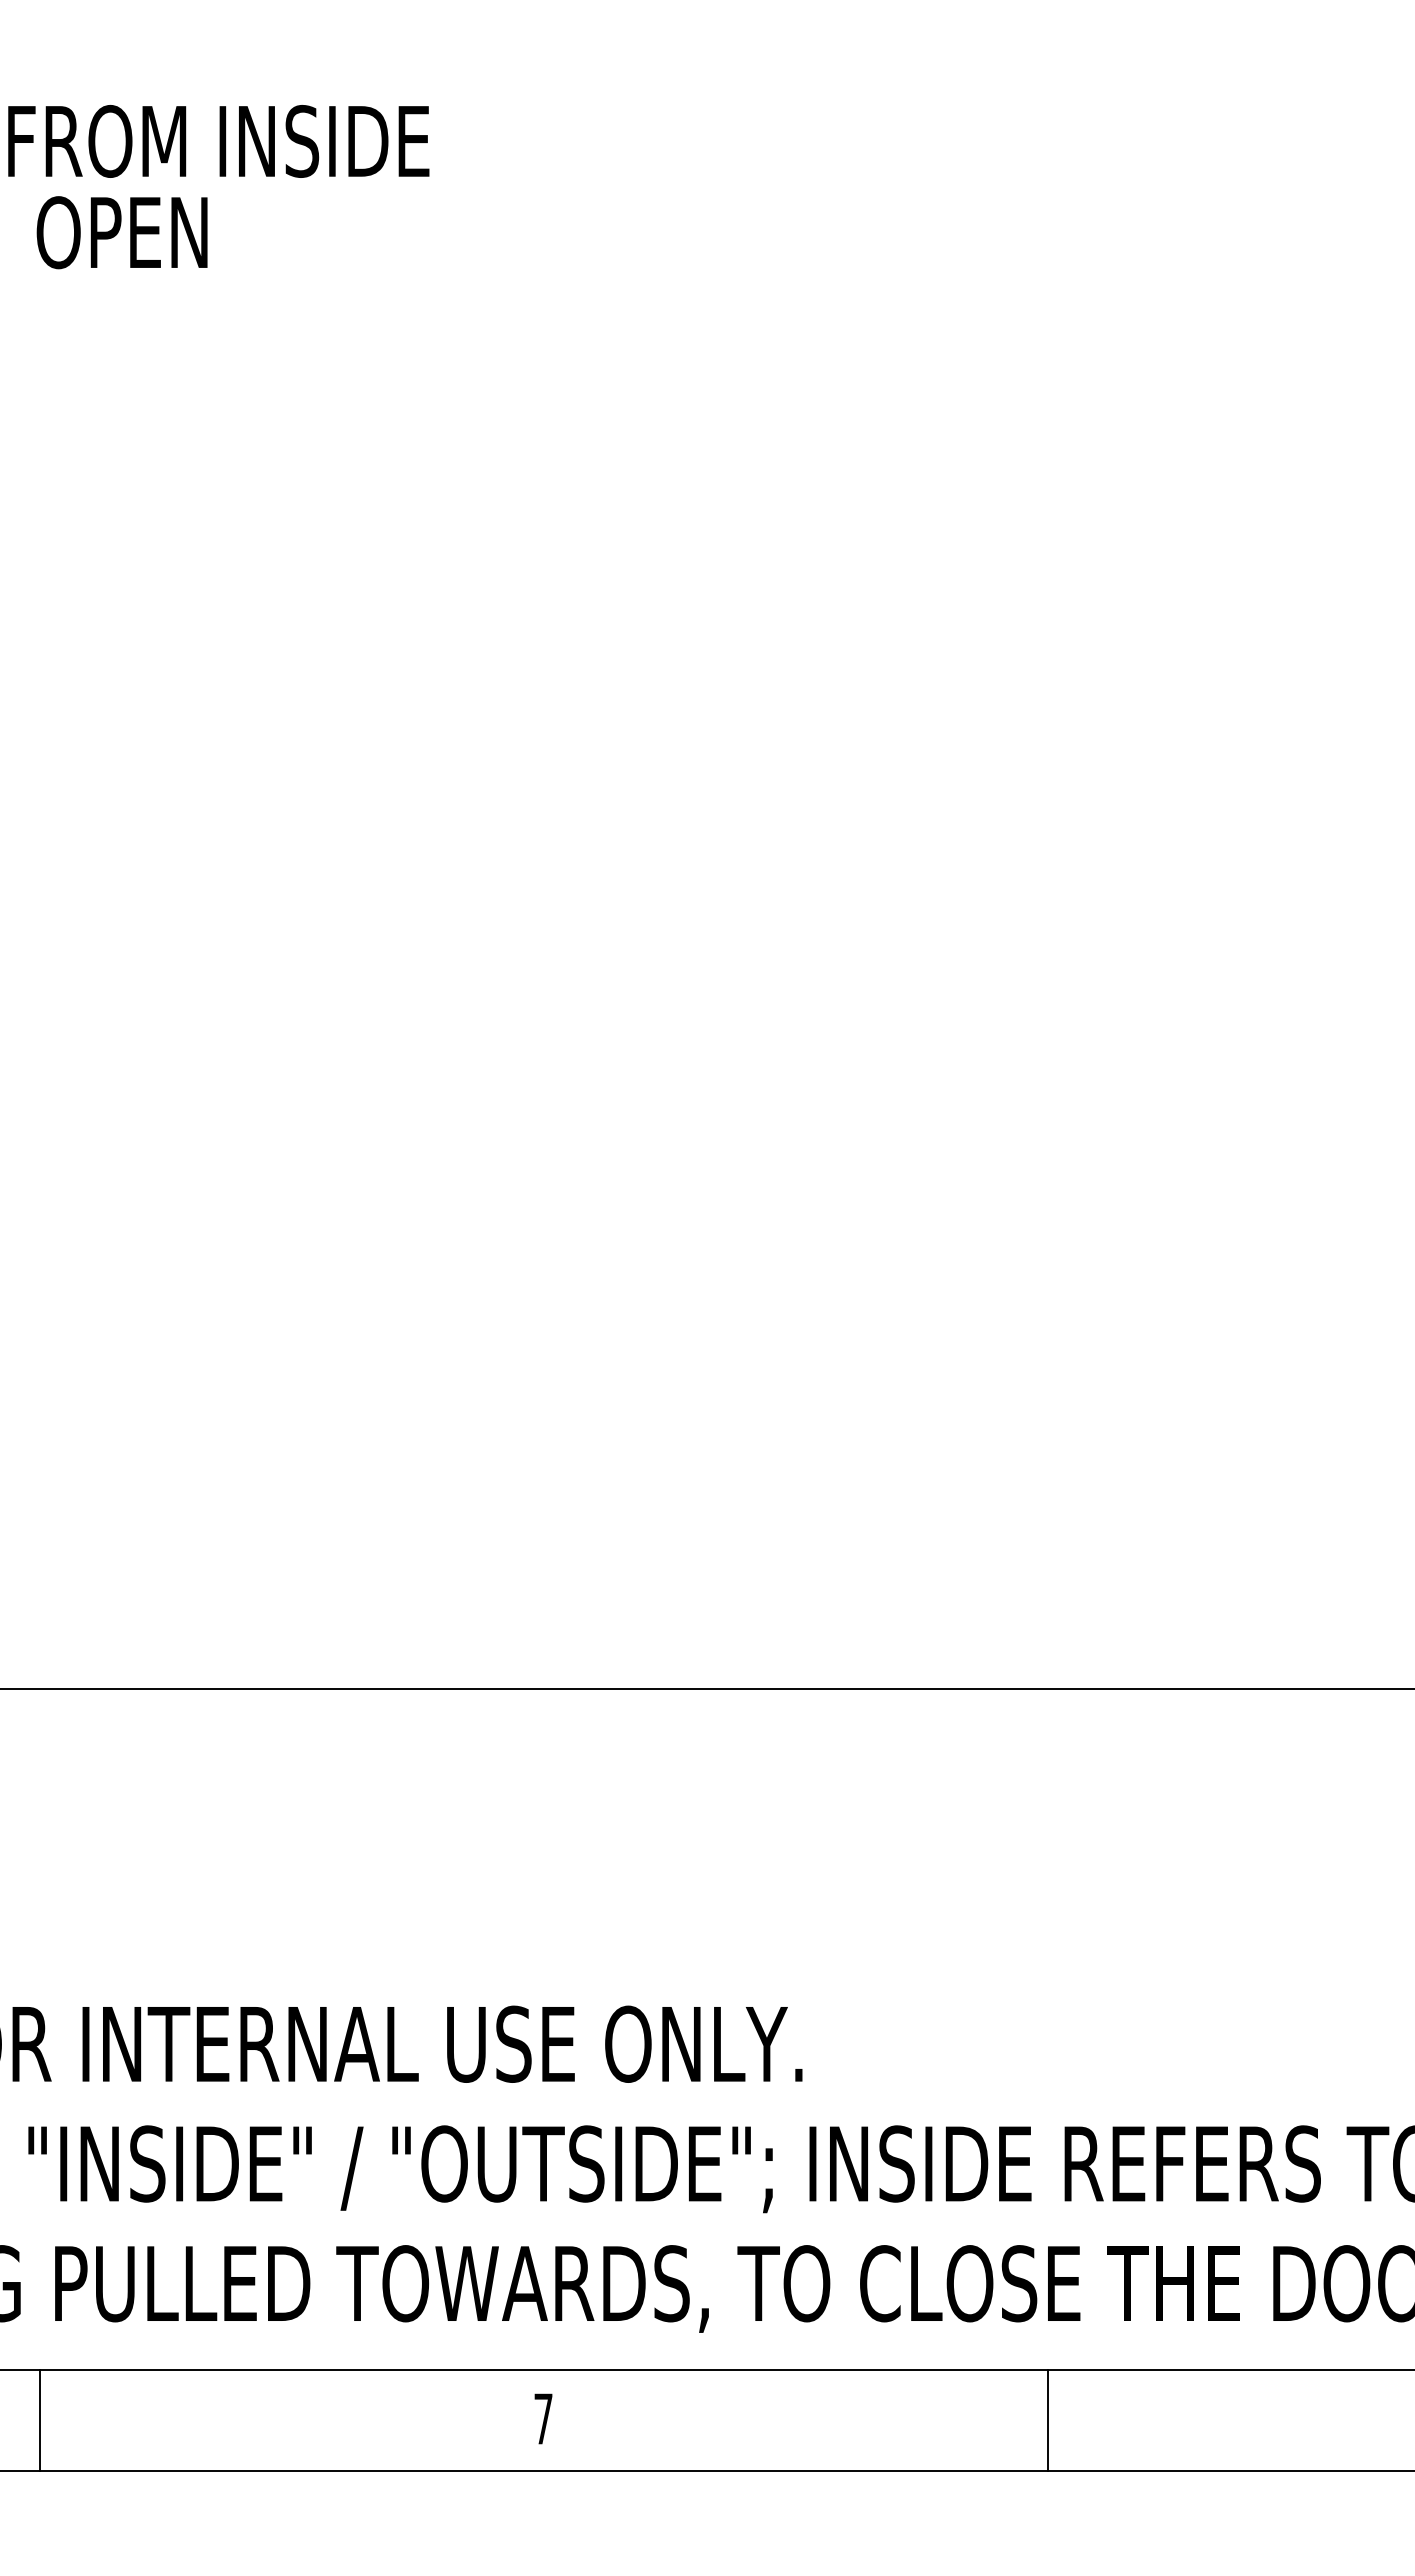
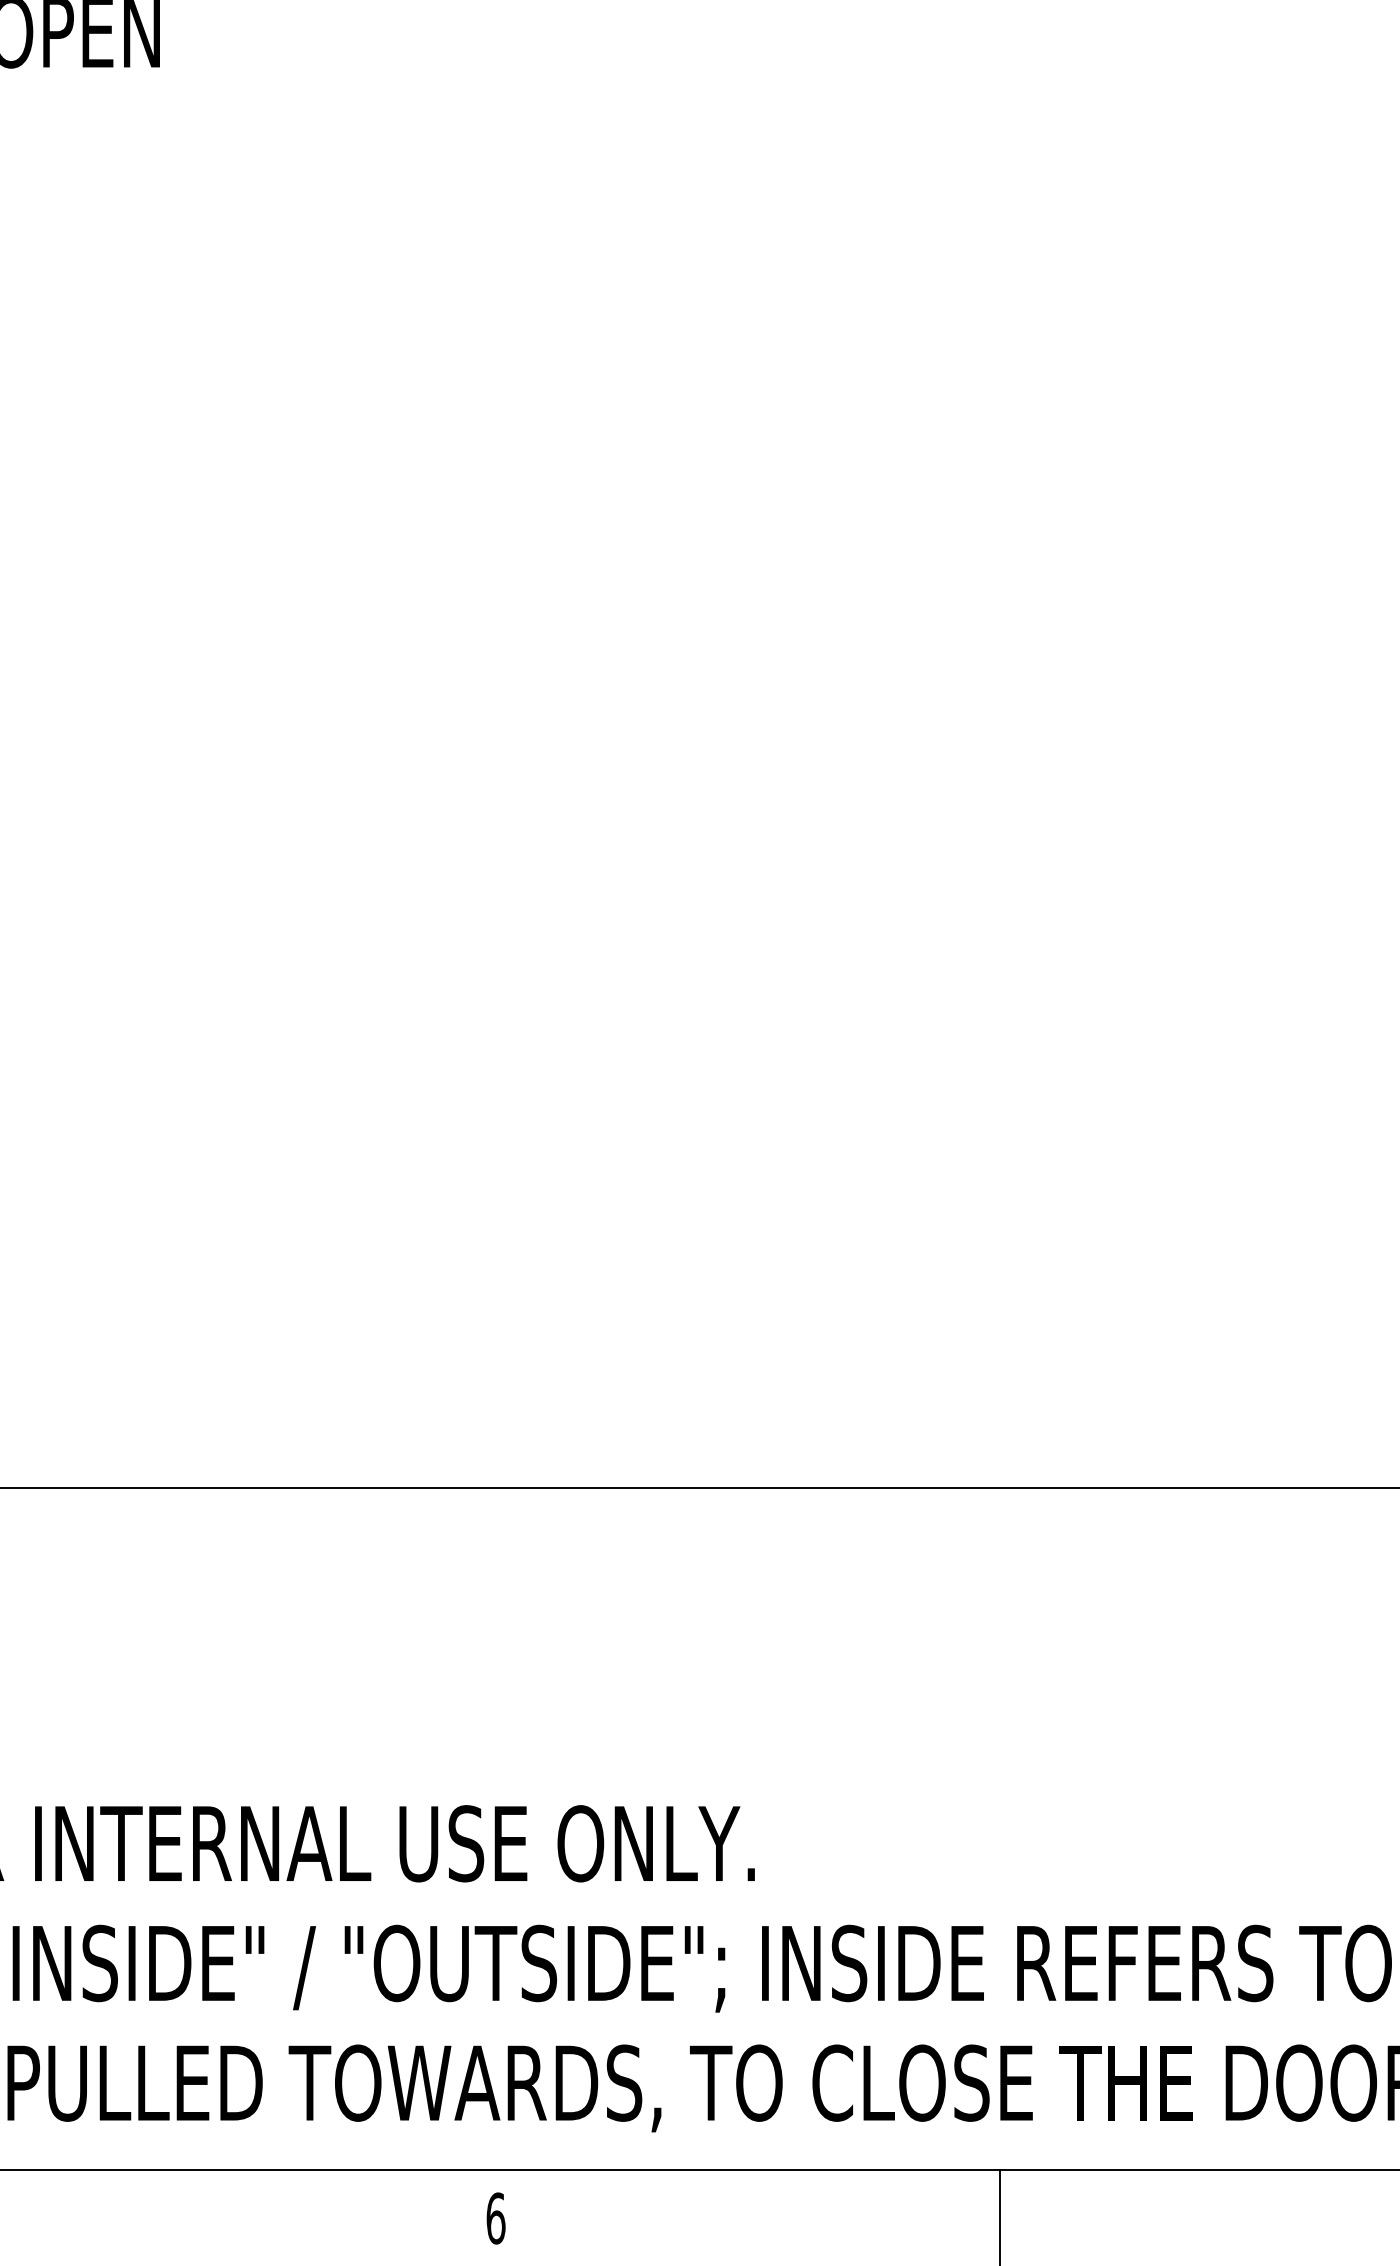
text: (543, 2419) -> (495, 2218), 7 -> 6

